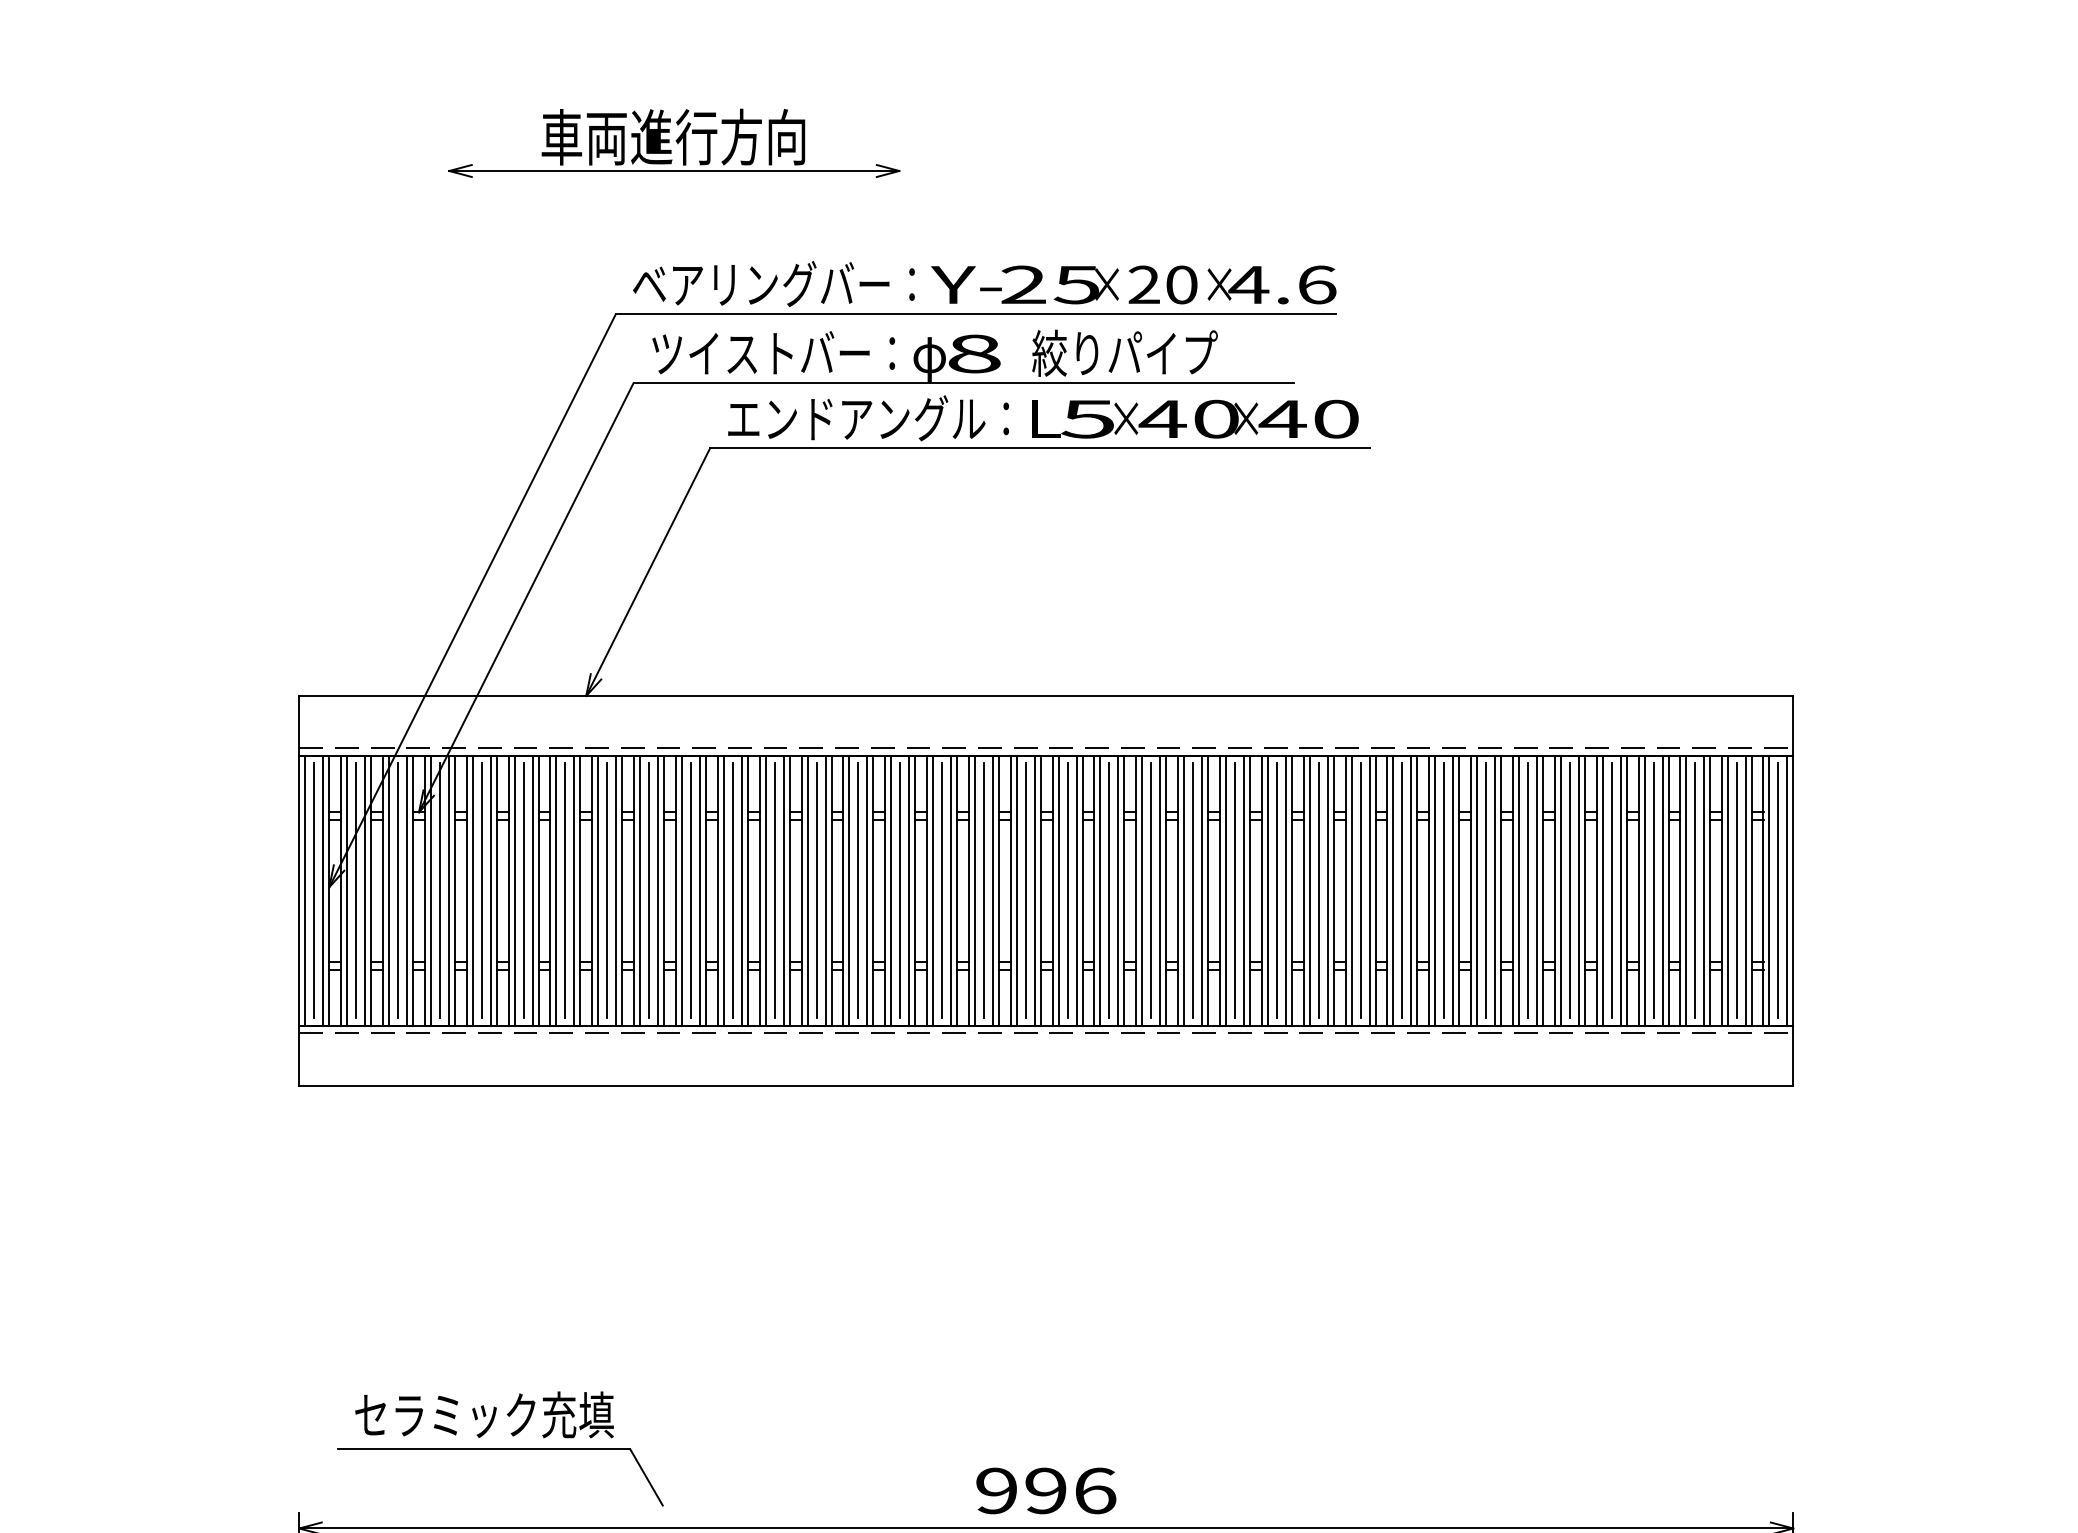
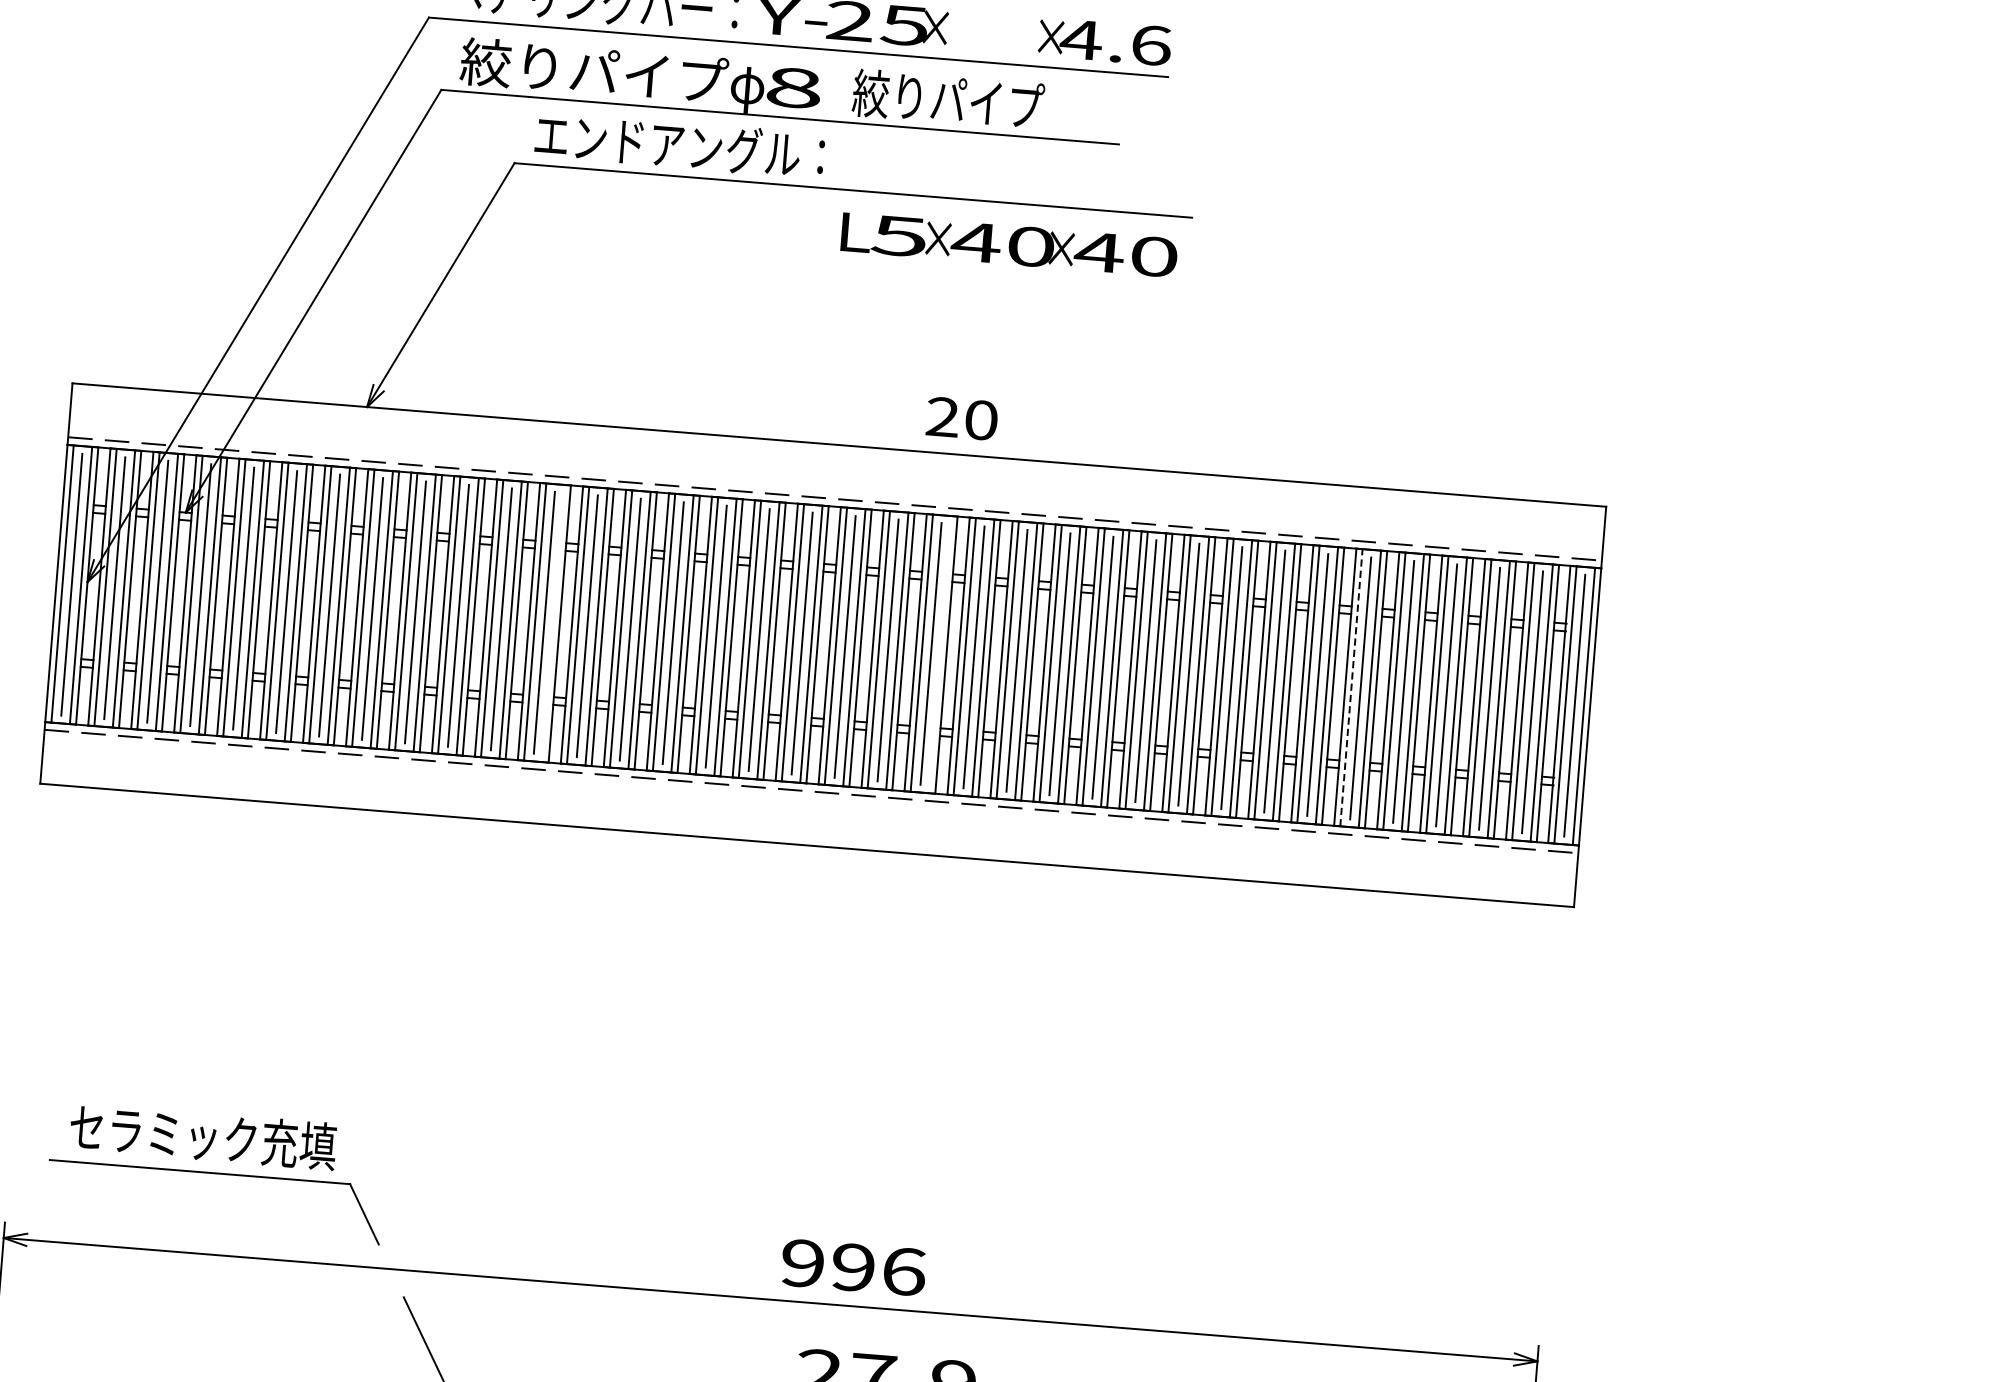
text: (1162, 284) -> (961, 418), moved
text: (780, 352) -> (594, 70), ツイストバー： -> 絞りパイプ
text: (1195, 418) -> (1009, 244), moved
line: (783, 891) -> (553, 624), removed
line: (1160, 891) -> (940, 655), removed
line: (1560, 891) -> (1351, 688), solid -> dashed
text: (1046, 1490) -> (854, 1267), moved

